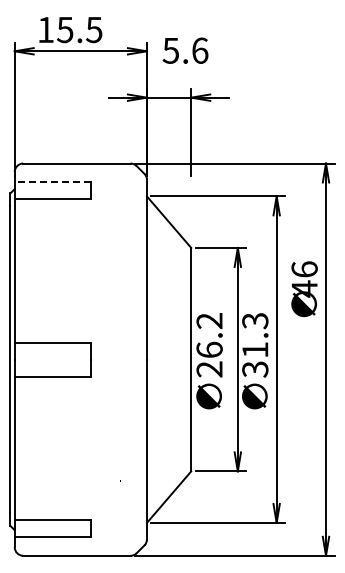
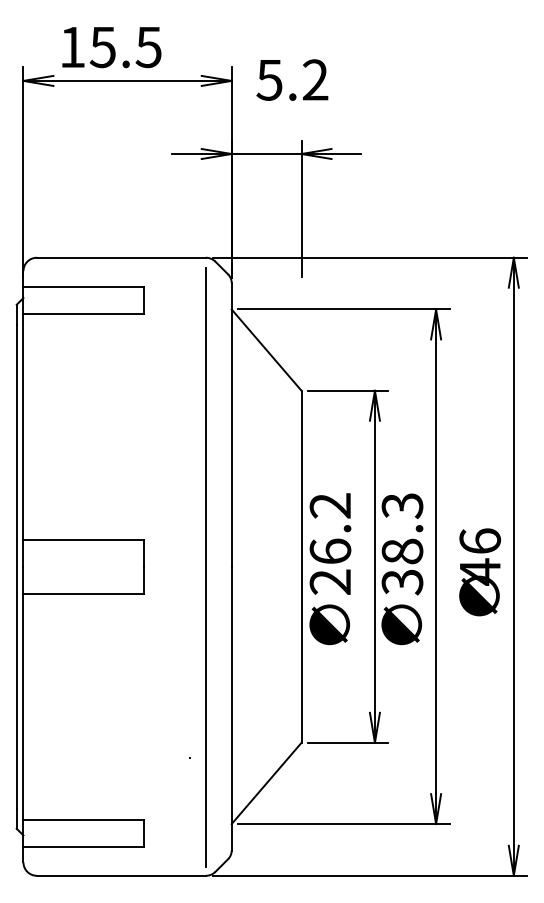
text: (200, 50) -> (316, 79), 5.6 -> 5.2
line: (52, 181) -> (82, 286), dashed -> solid
text: (304, 289) -> (479, 572), moved
text: (255, 349) -> (402, 550), 31.3 -> 38.3
line: (130, 360) -> (205, 568), added

